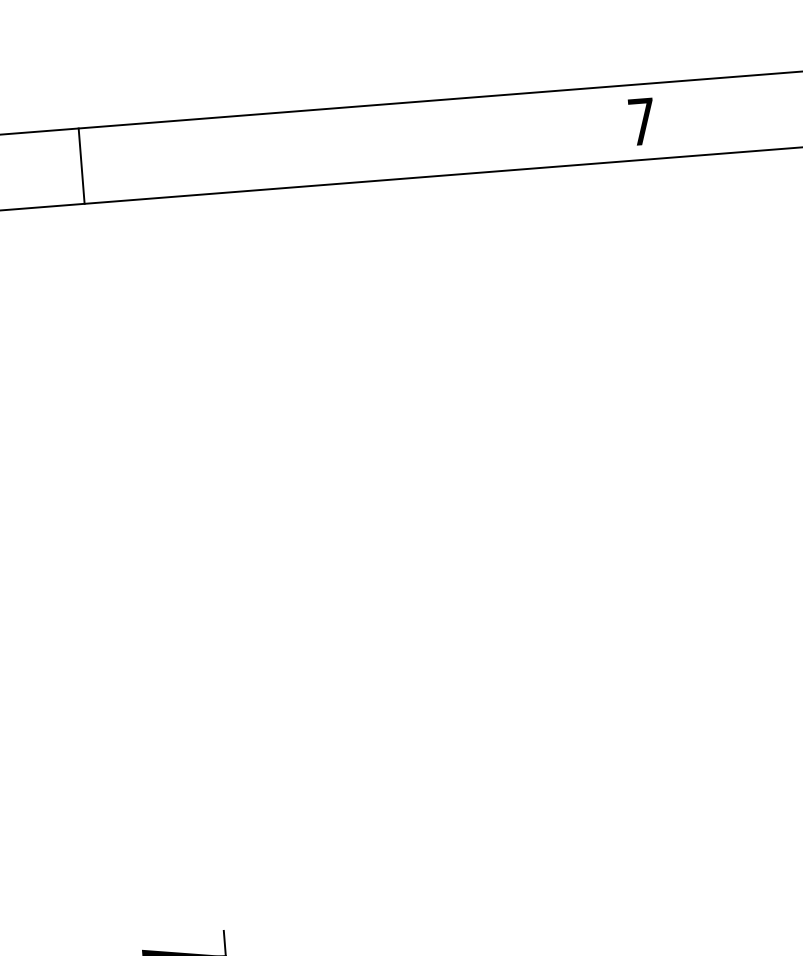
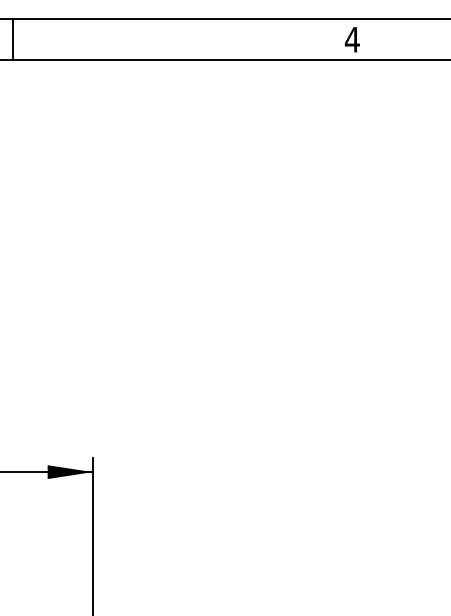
text: (640, 121) -> (351, 39), 7 -> 4
line: (81, 165) -> (13, 39), moved

